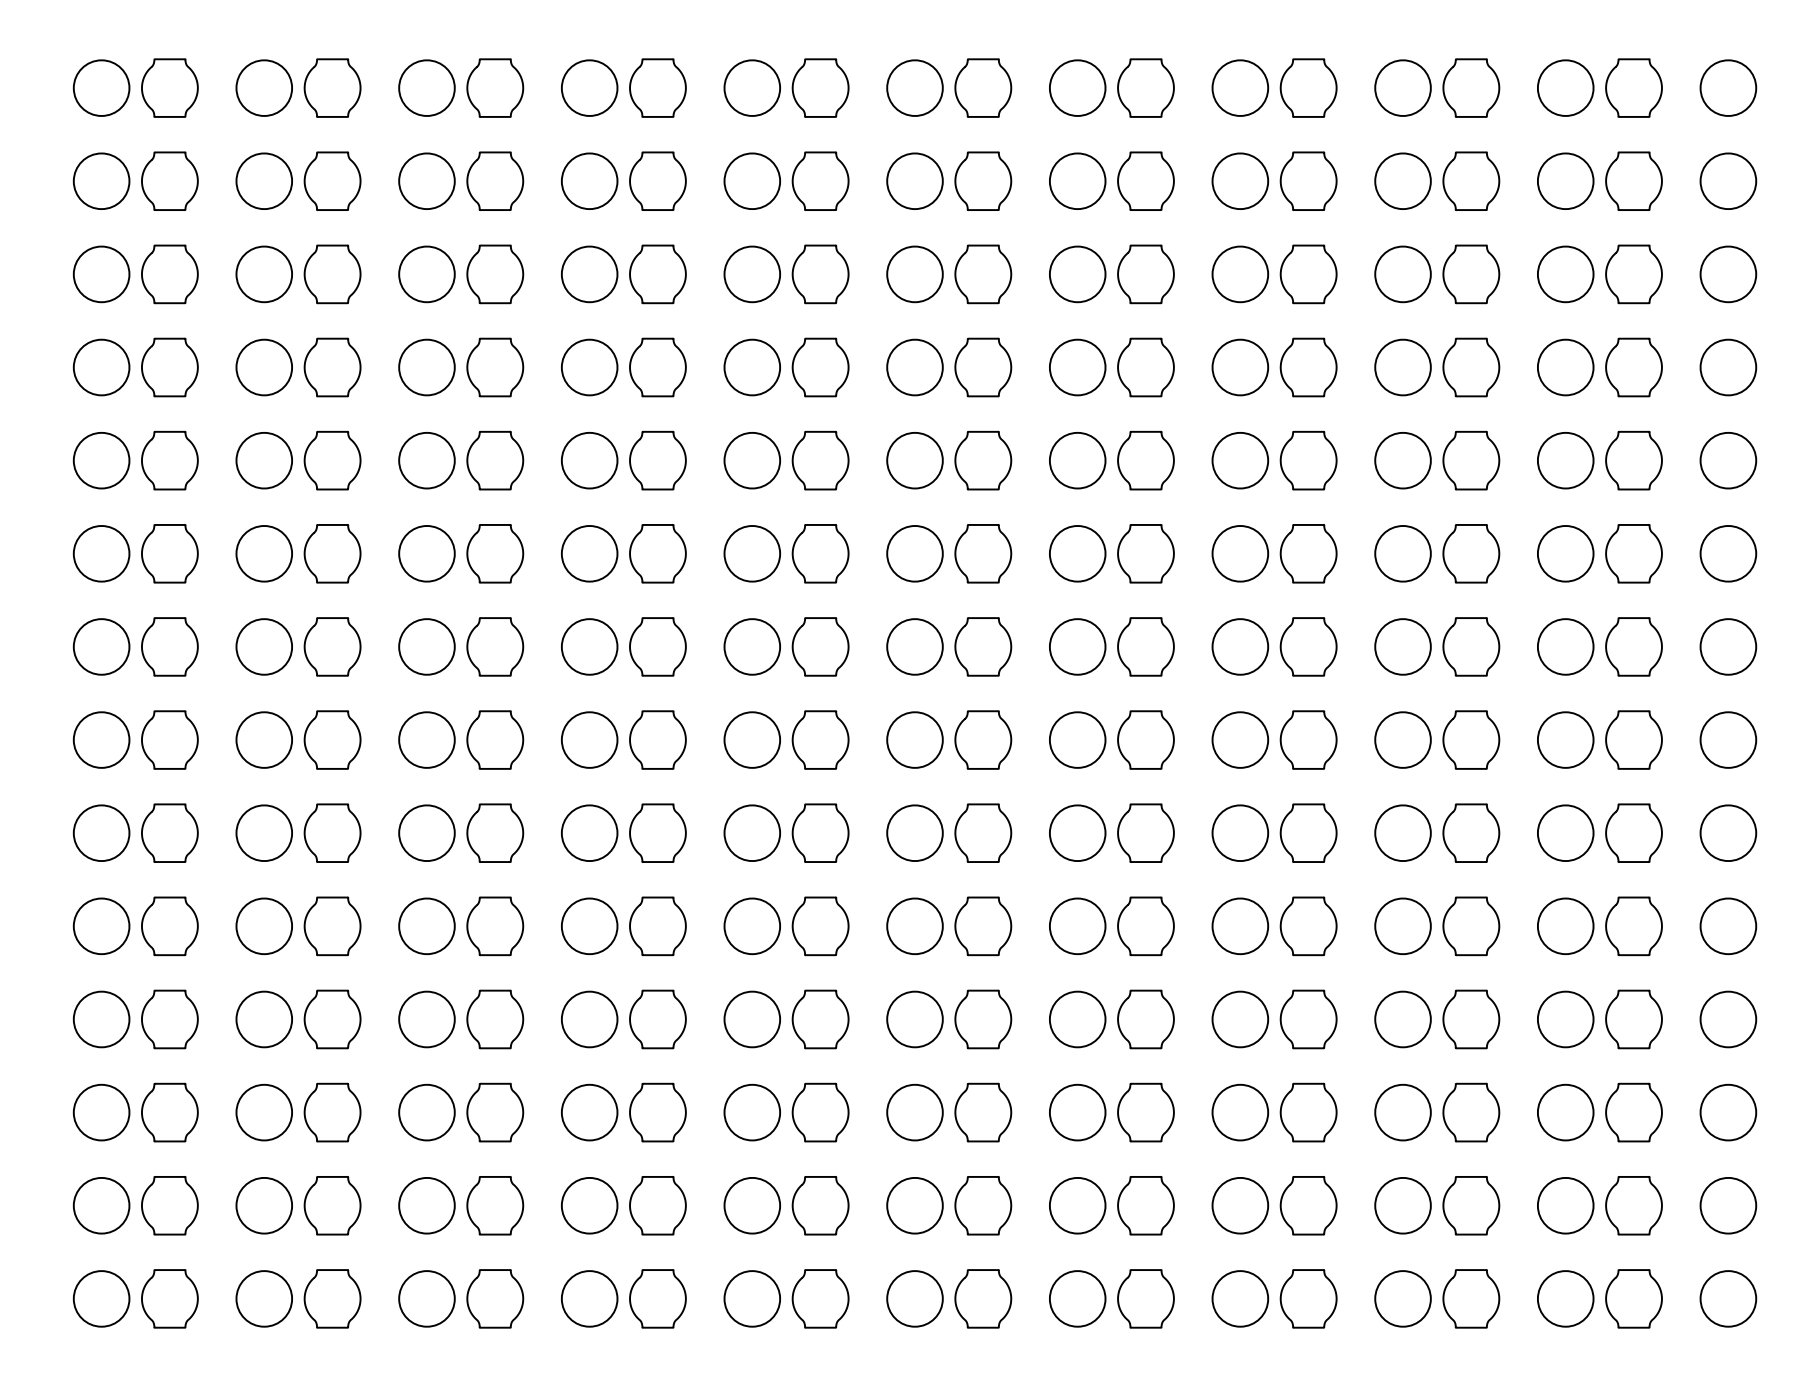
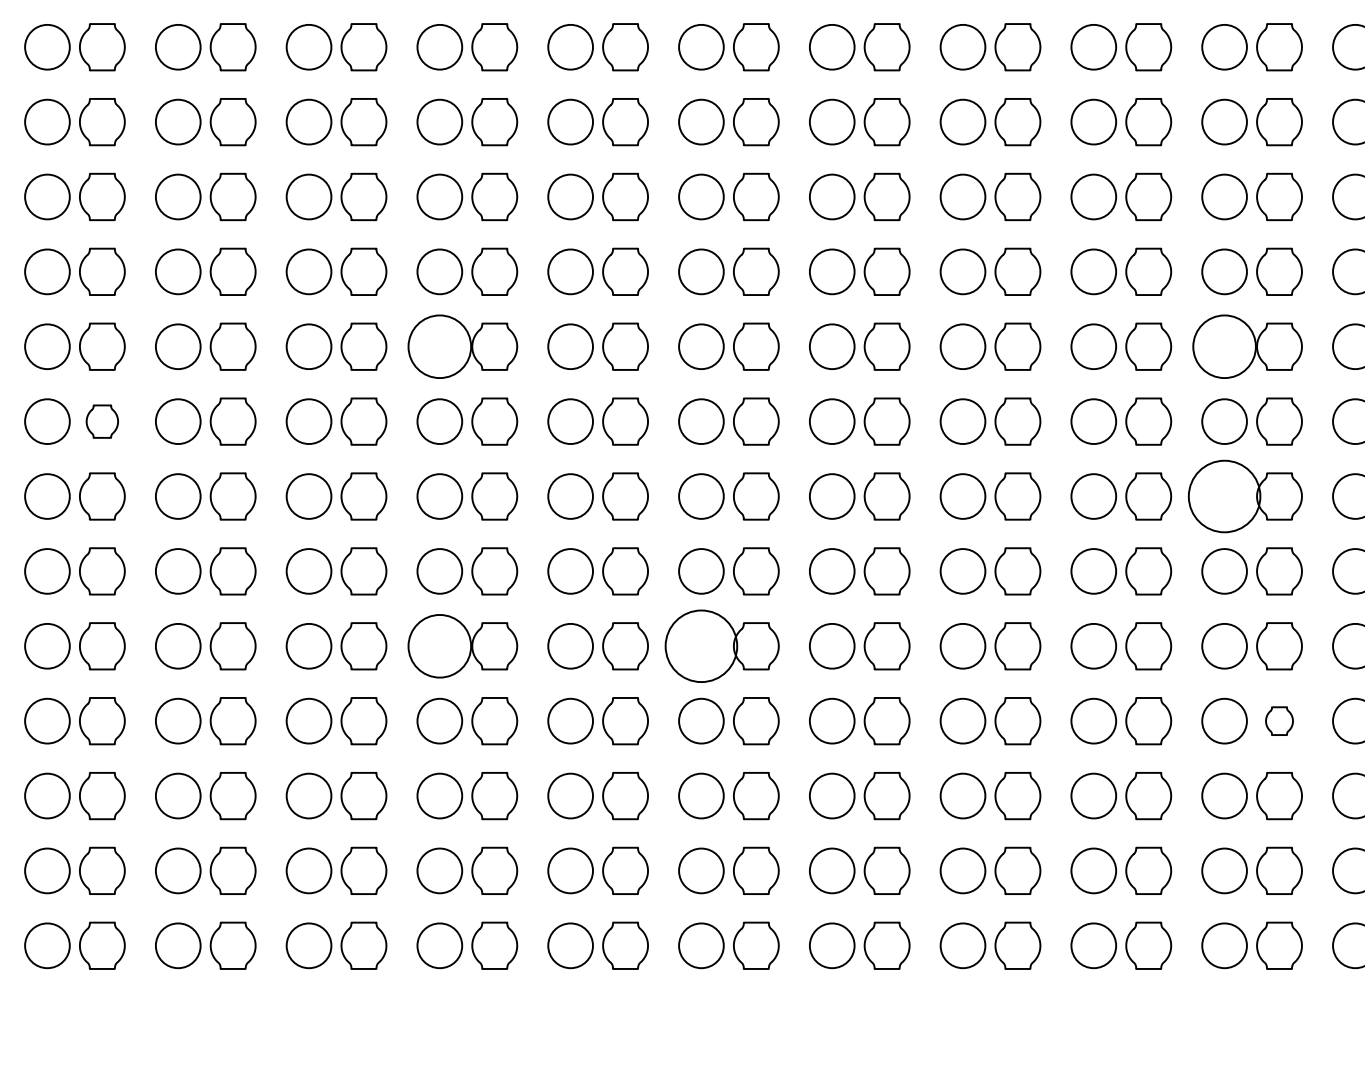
circle: (589, 553) -> (439, 346), size x1.4
circle: (1565, 553) -> (1224, 346), size x1.4
part: (169, 646) -> (102, 421), size x0.7
circle: (1565, 739) -> (1224, 496), size x1.6
circle: (589, 926) -> (439, 646), size x1.4
circle: (914, 926) -> (701, 646), size x1.6
part: (1633, 1019) -> (1279, 721), size x0.6

